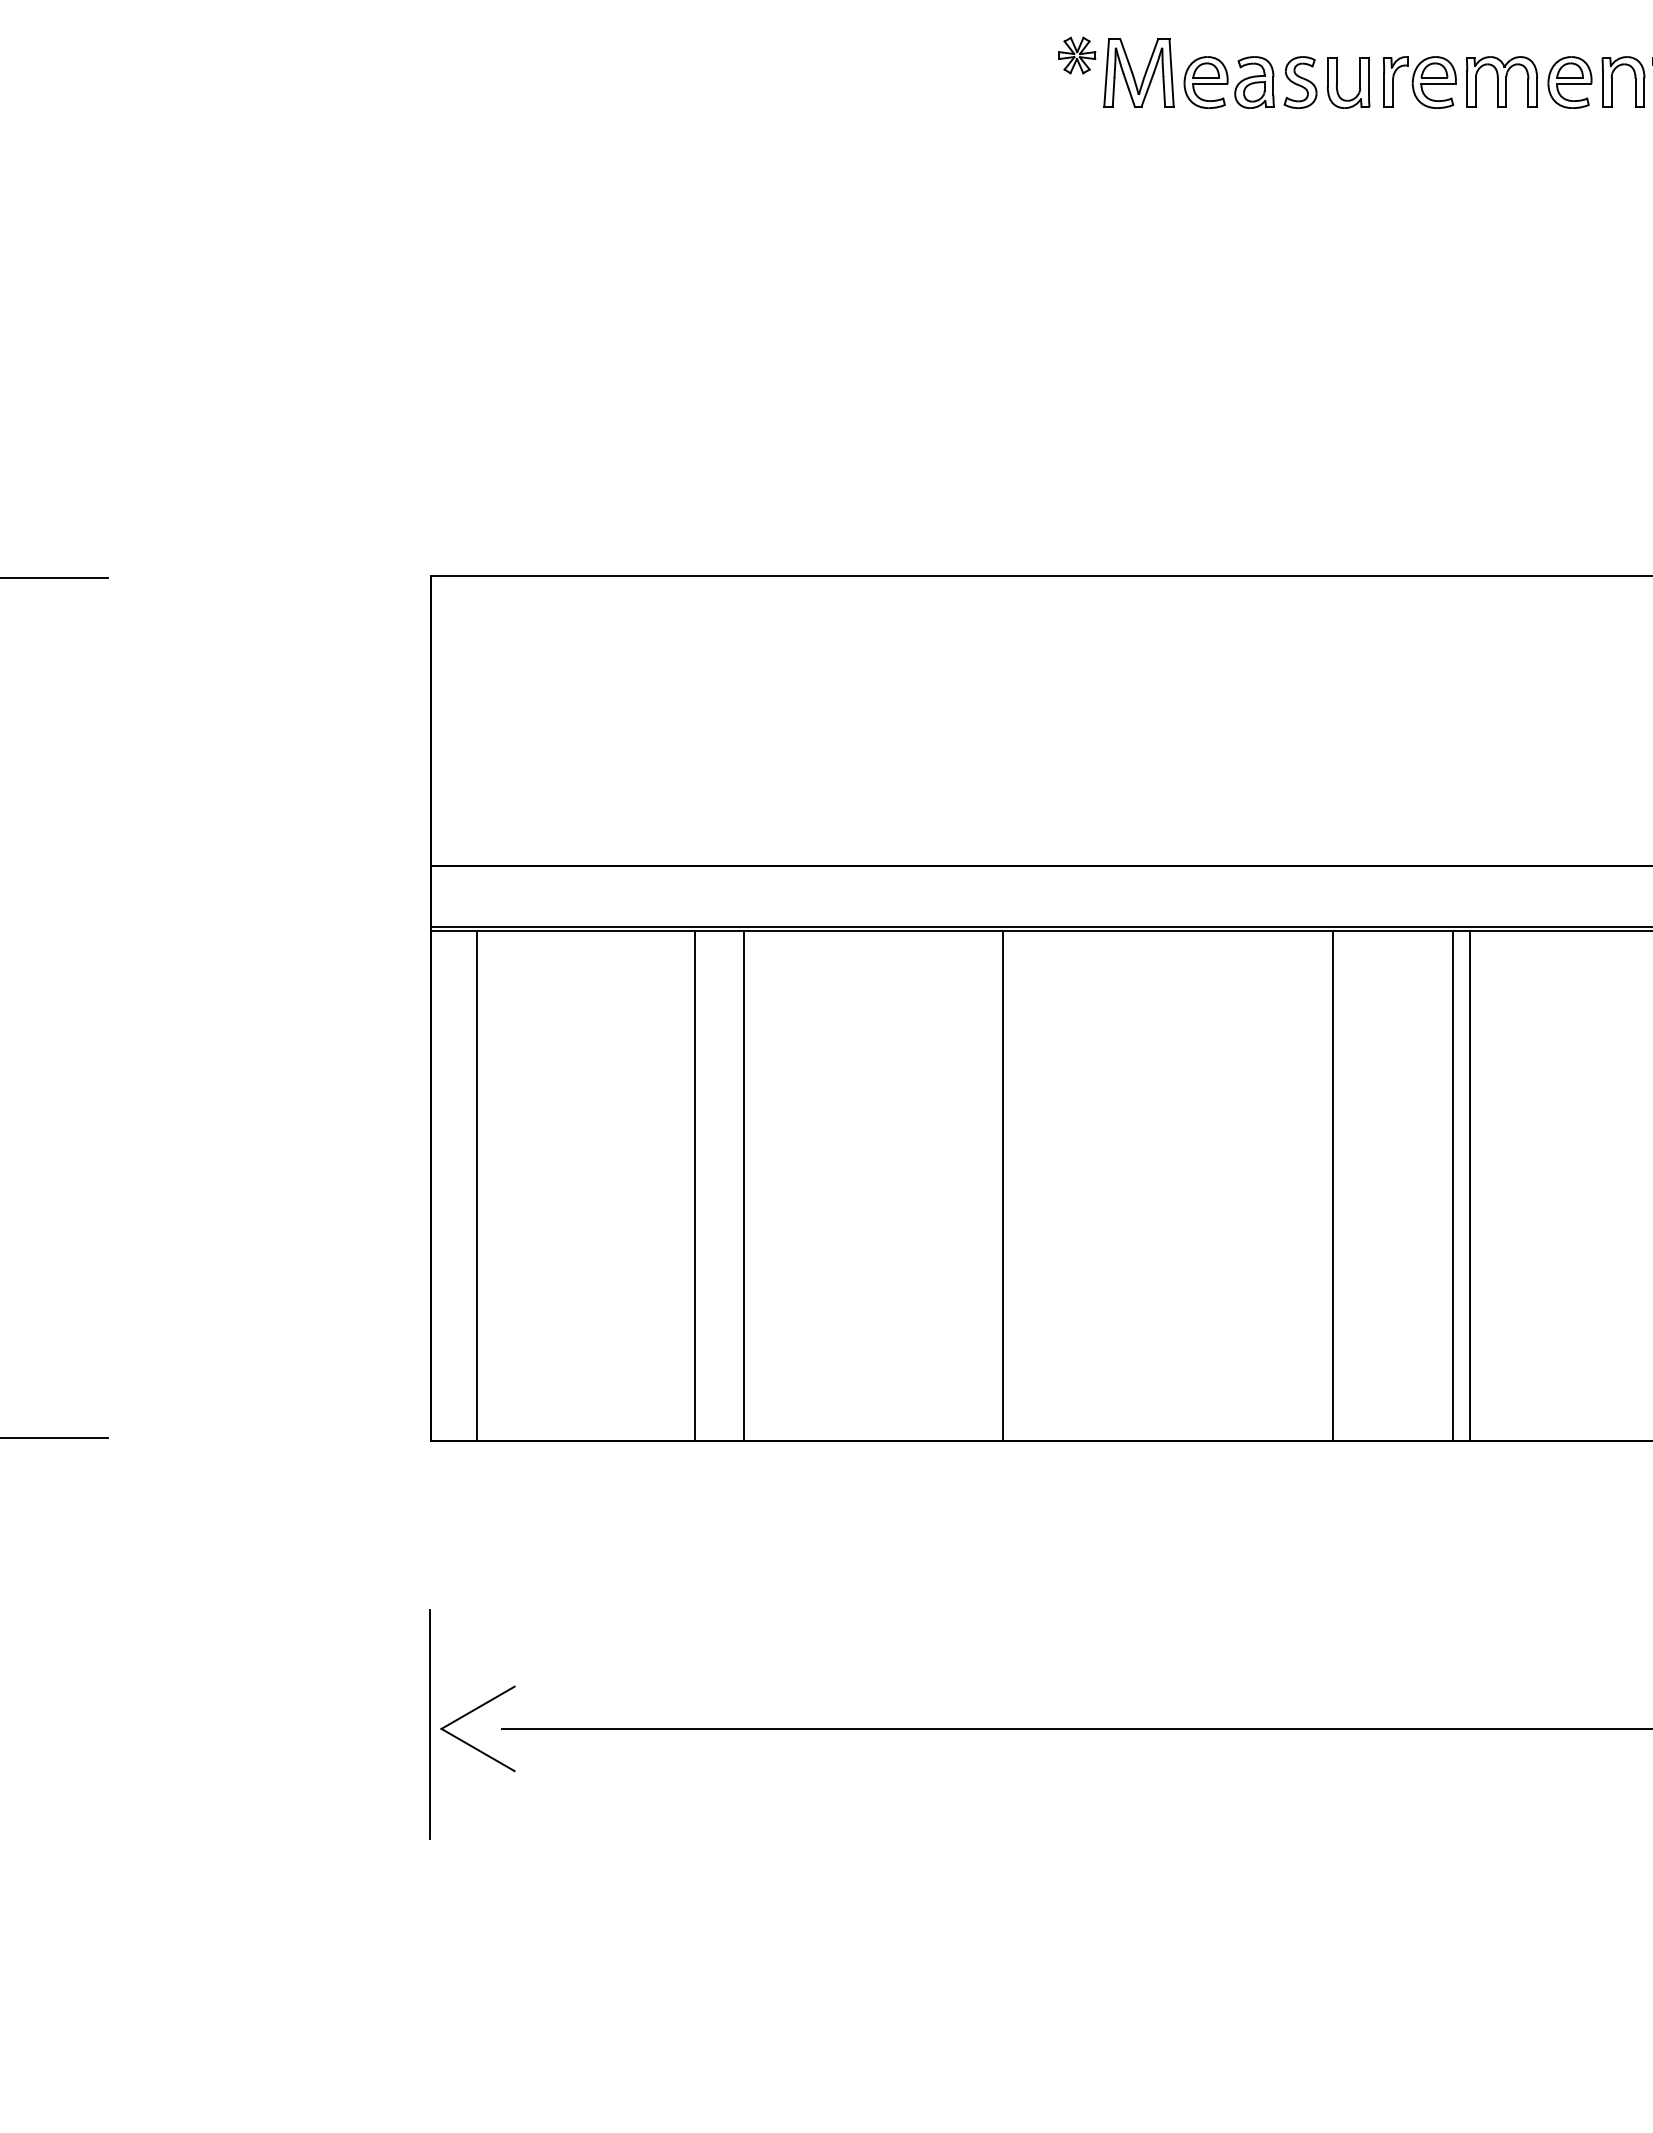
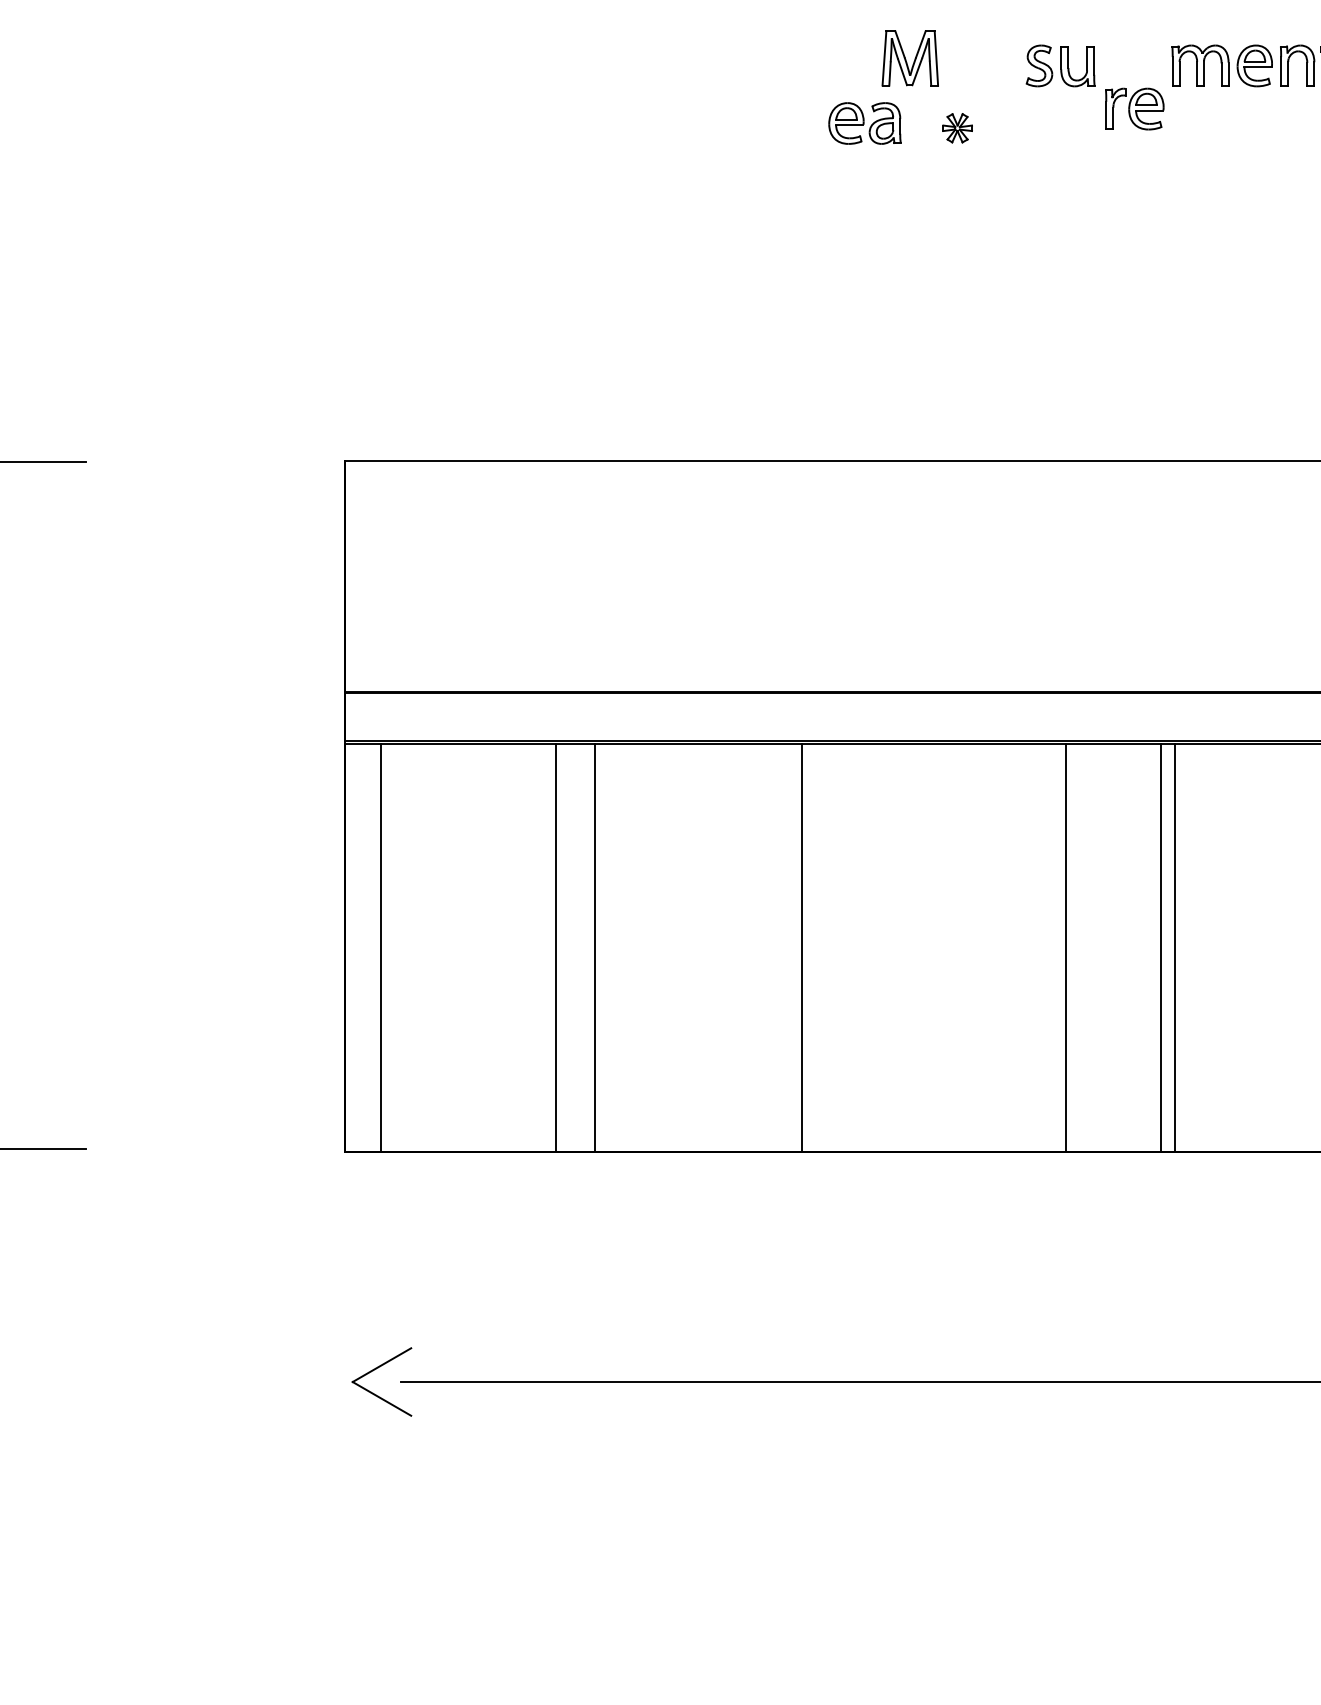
part: (1077, 55) -> (957, 128), moved
part: (1228, 82) -> (864, 123), moved
part: (1419, 82) -> (1134, 109), moved
line: (430, 1724) -> (343, 1378), removed

